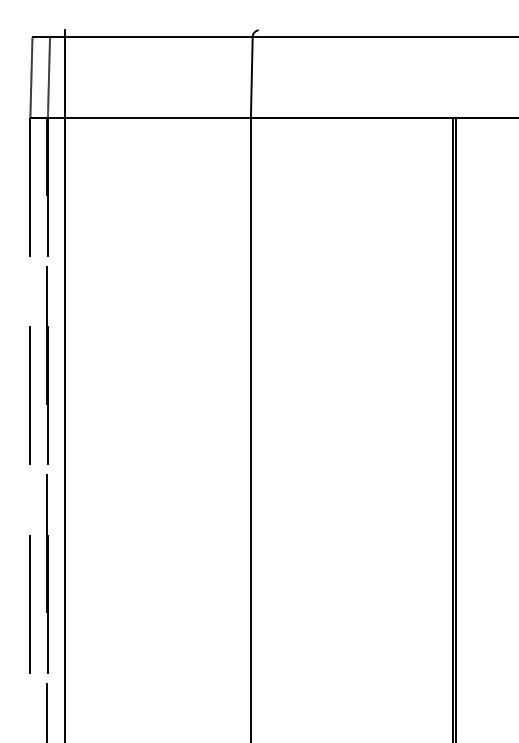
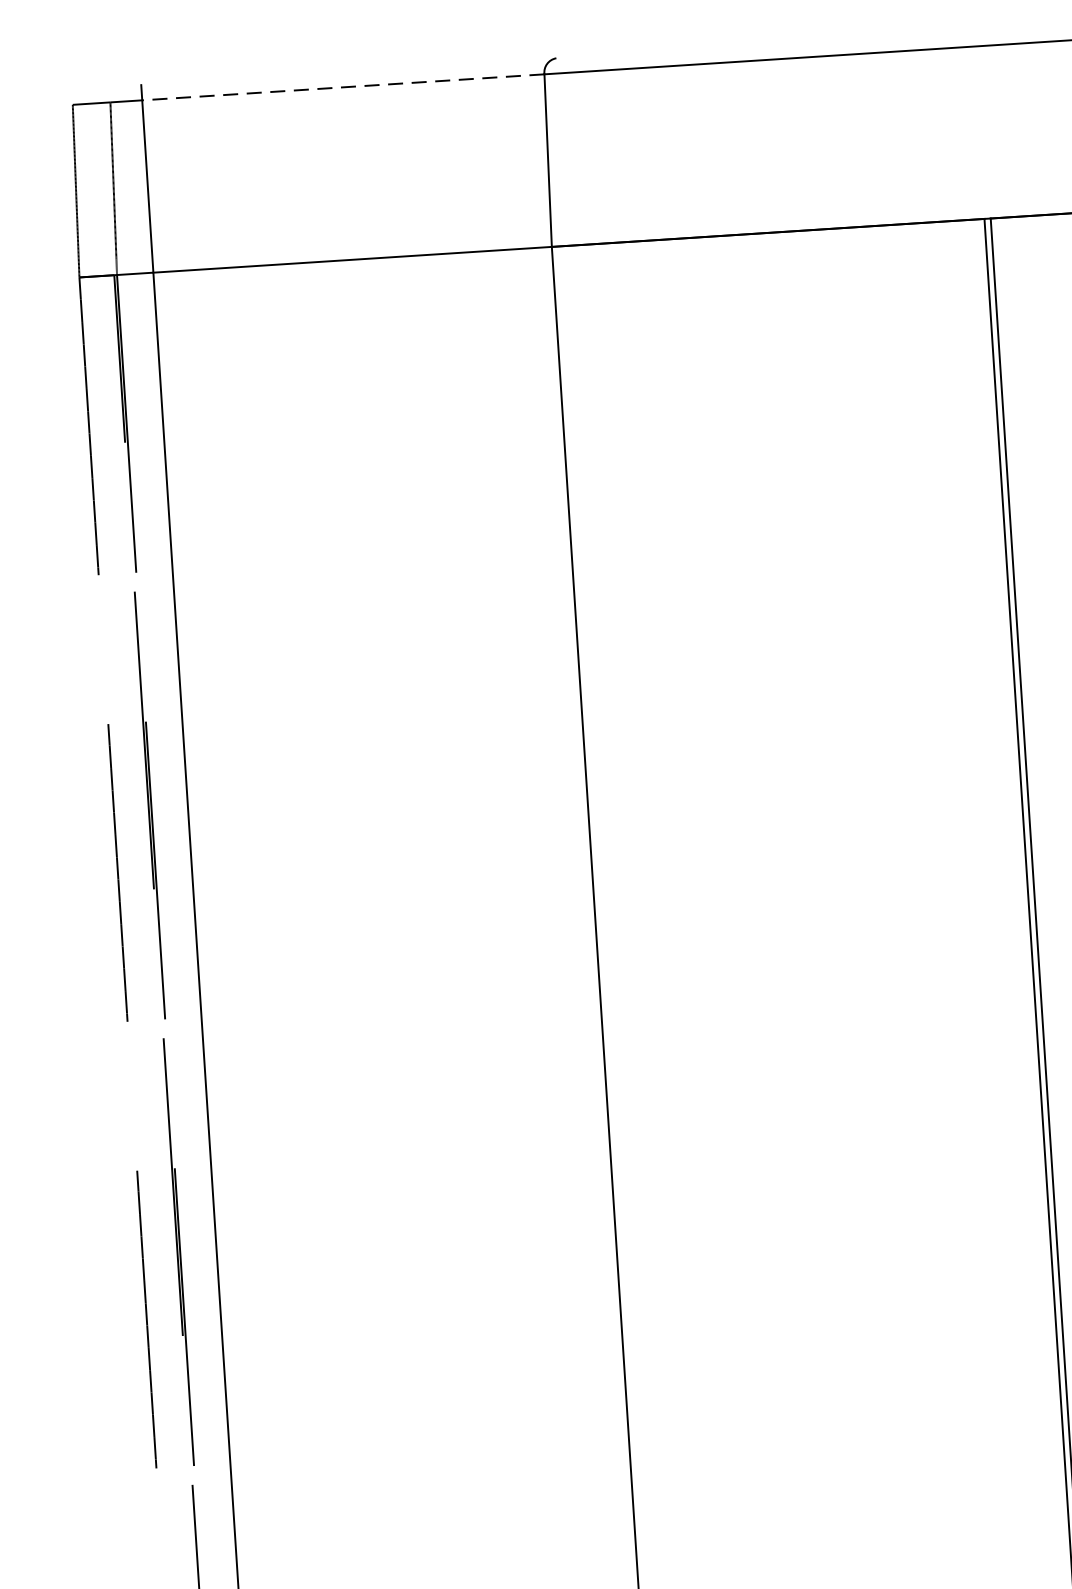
line: (158, 37) -> (342, 87), solid -> dashed

